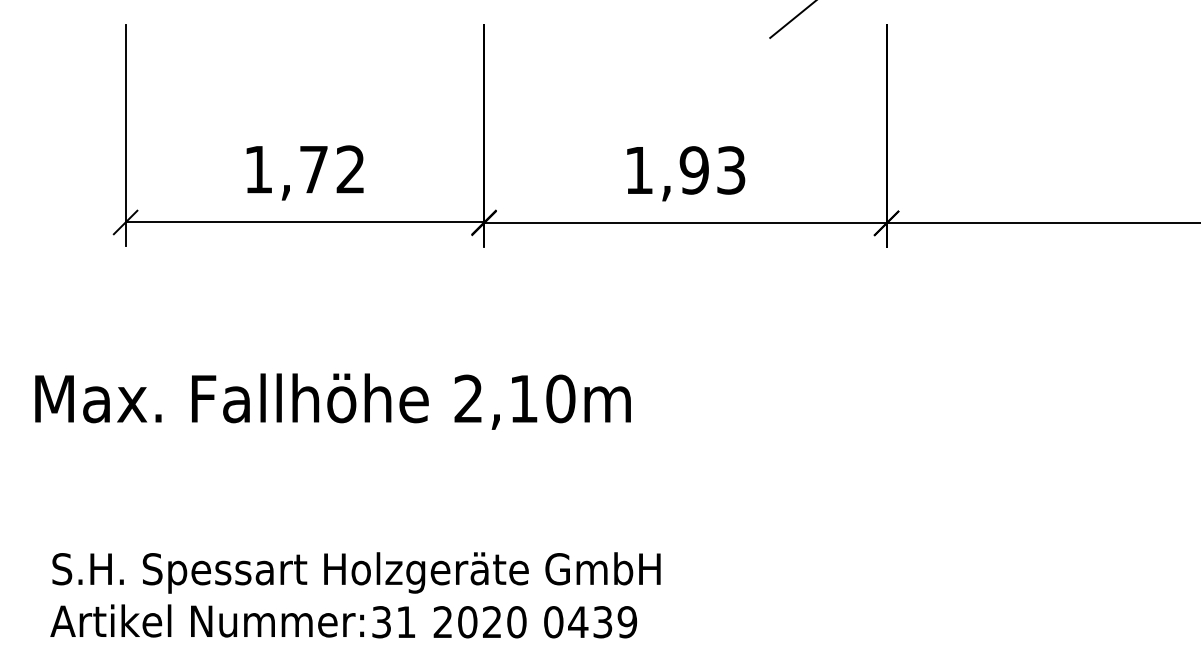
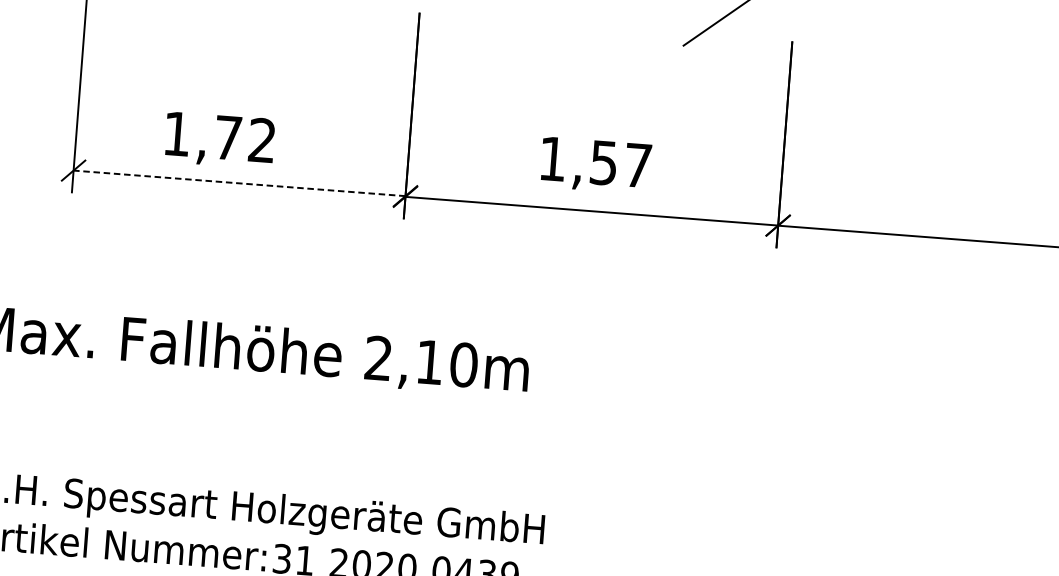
text: (712, 170) -> (620, 164), 1,93 -> 1,57
text: (304, 172) -> (219, 139), moved
line: (304, 222) -> (239, 183), solid -> dashed

